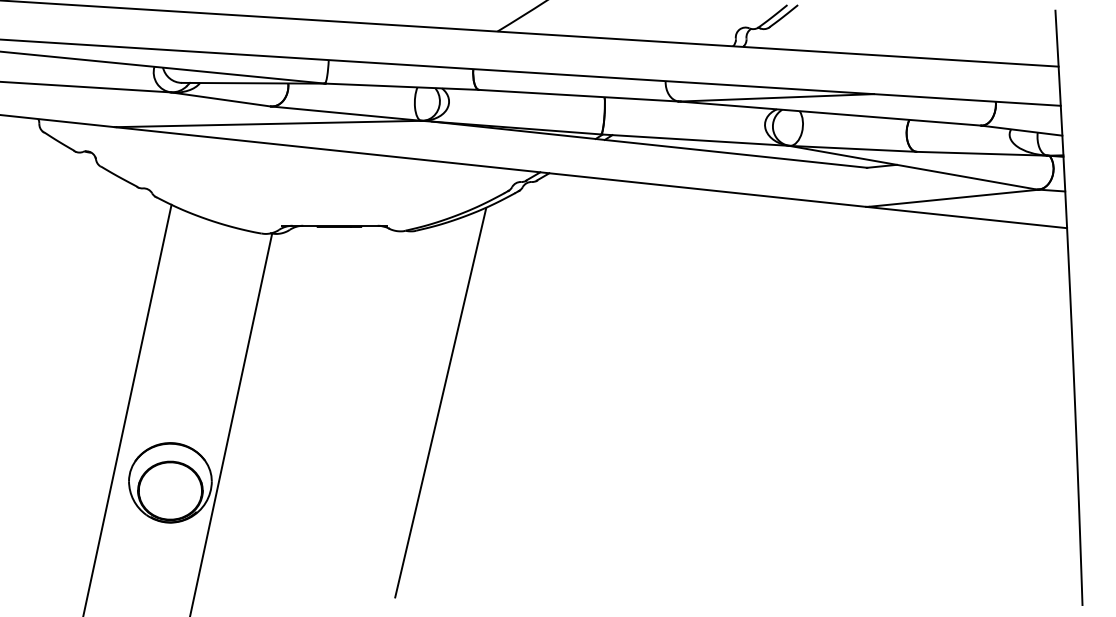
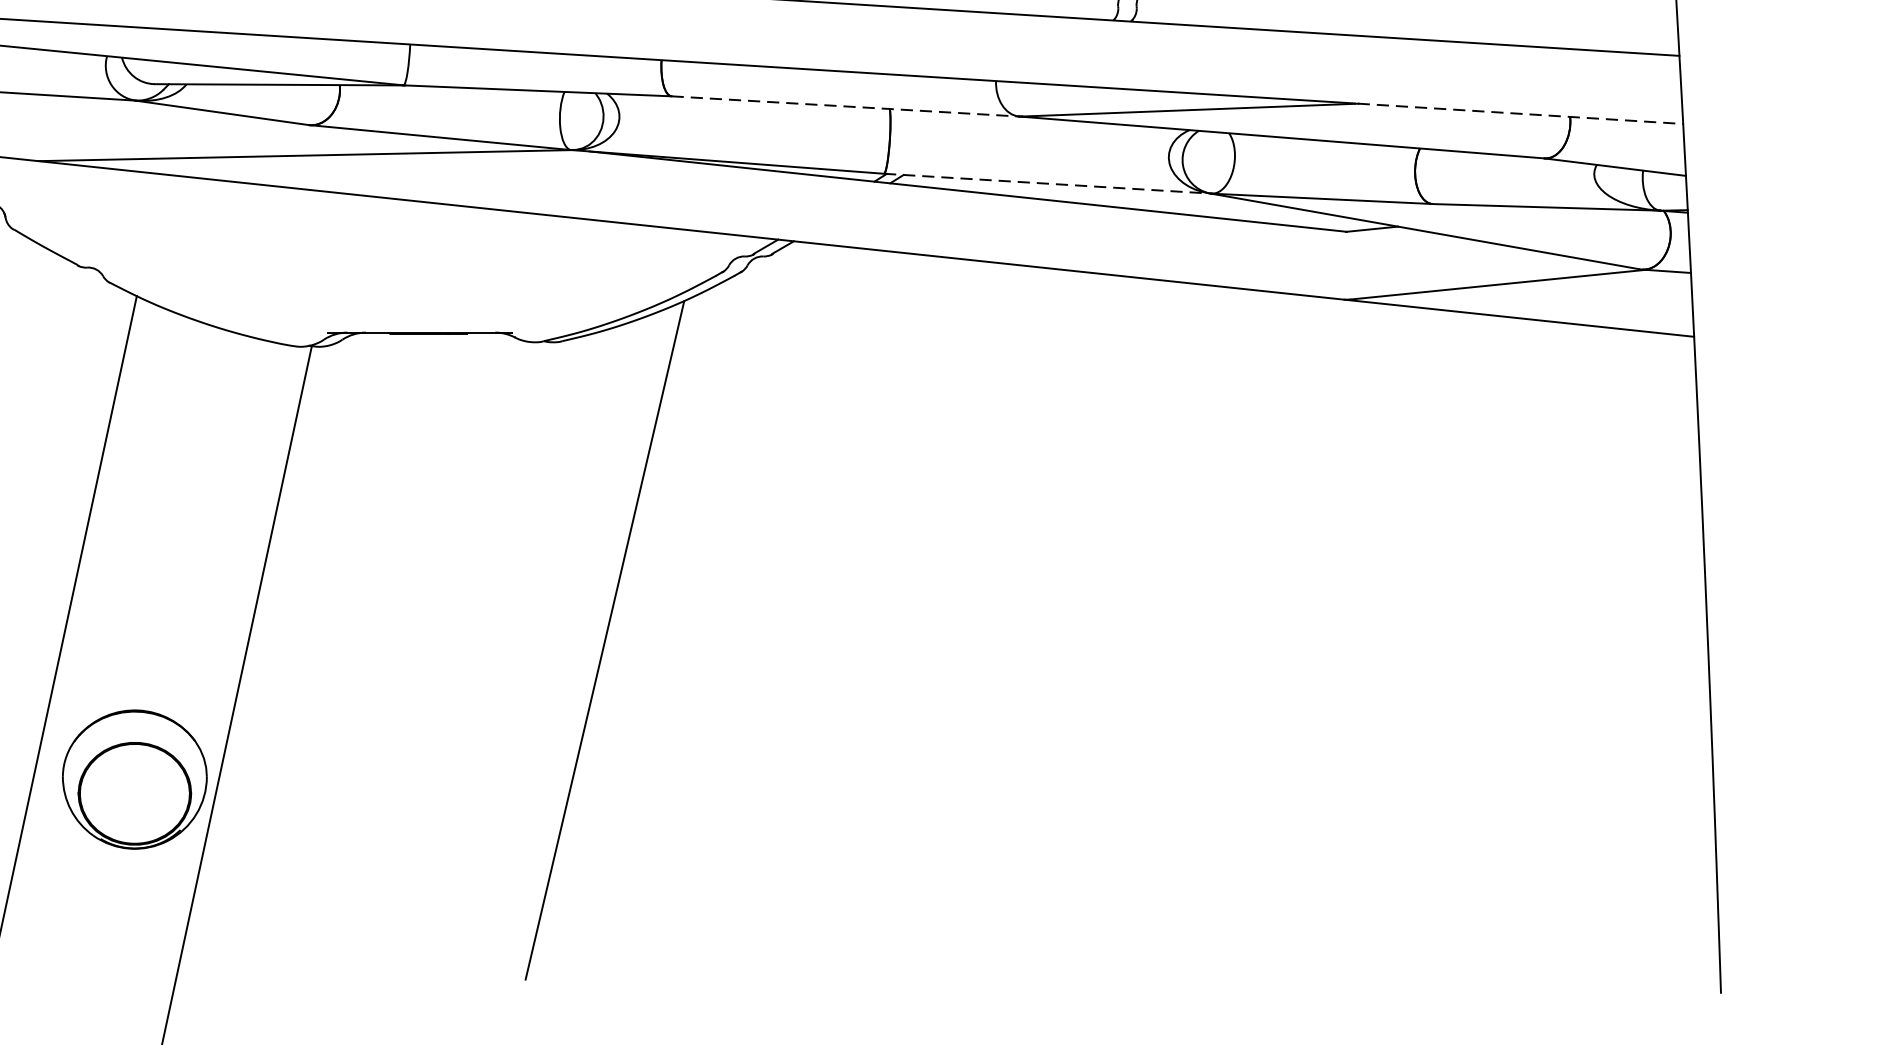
line: (578, 95) -> (844, 106), solid -> dashed
line: (967, 99) -> (1520, 113), solid -> dashed
line: (695, 140) -> (1047, 184), solid -> dashed

